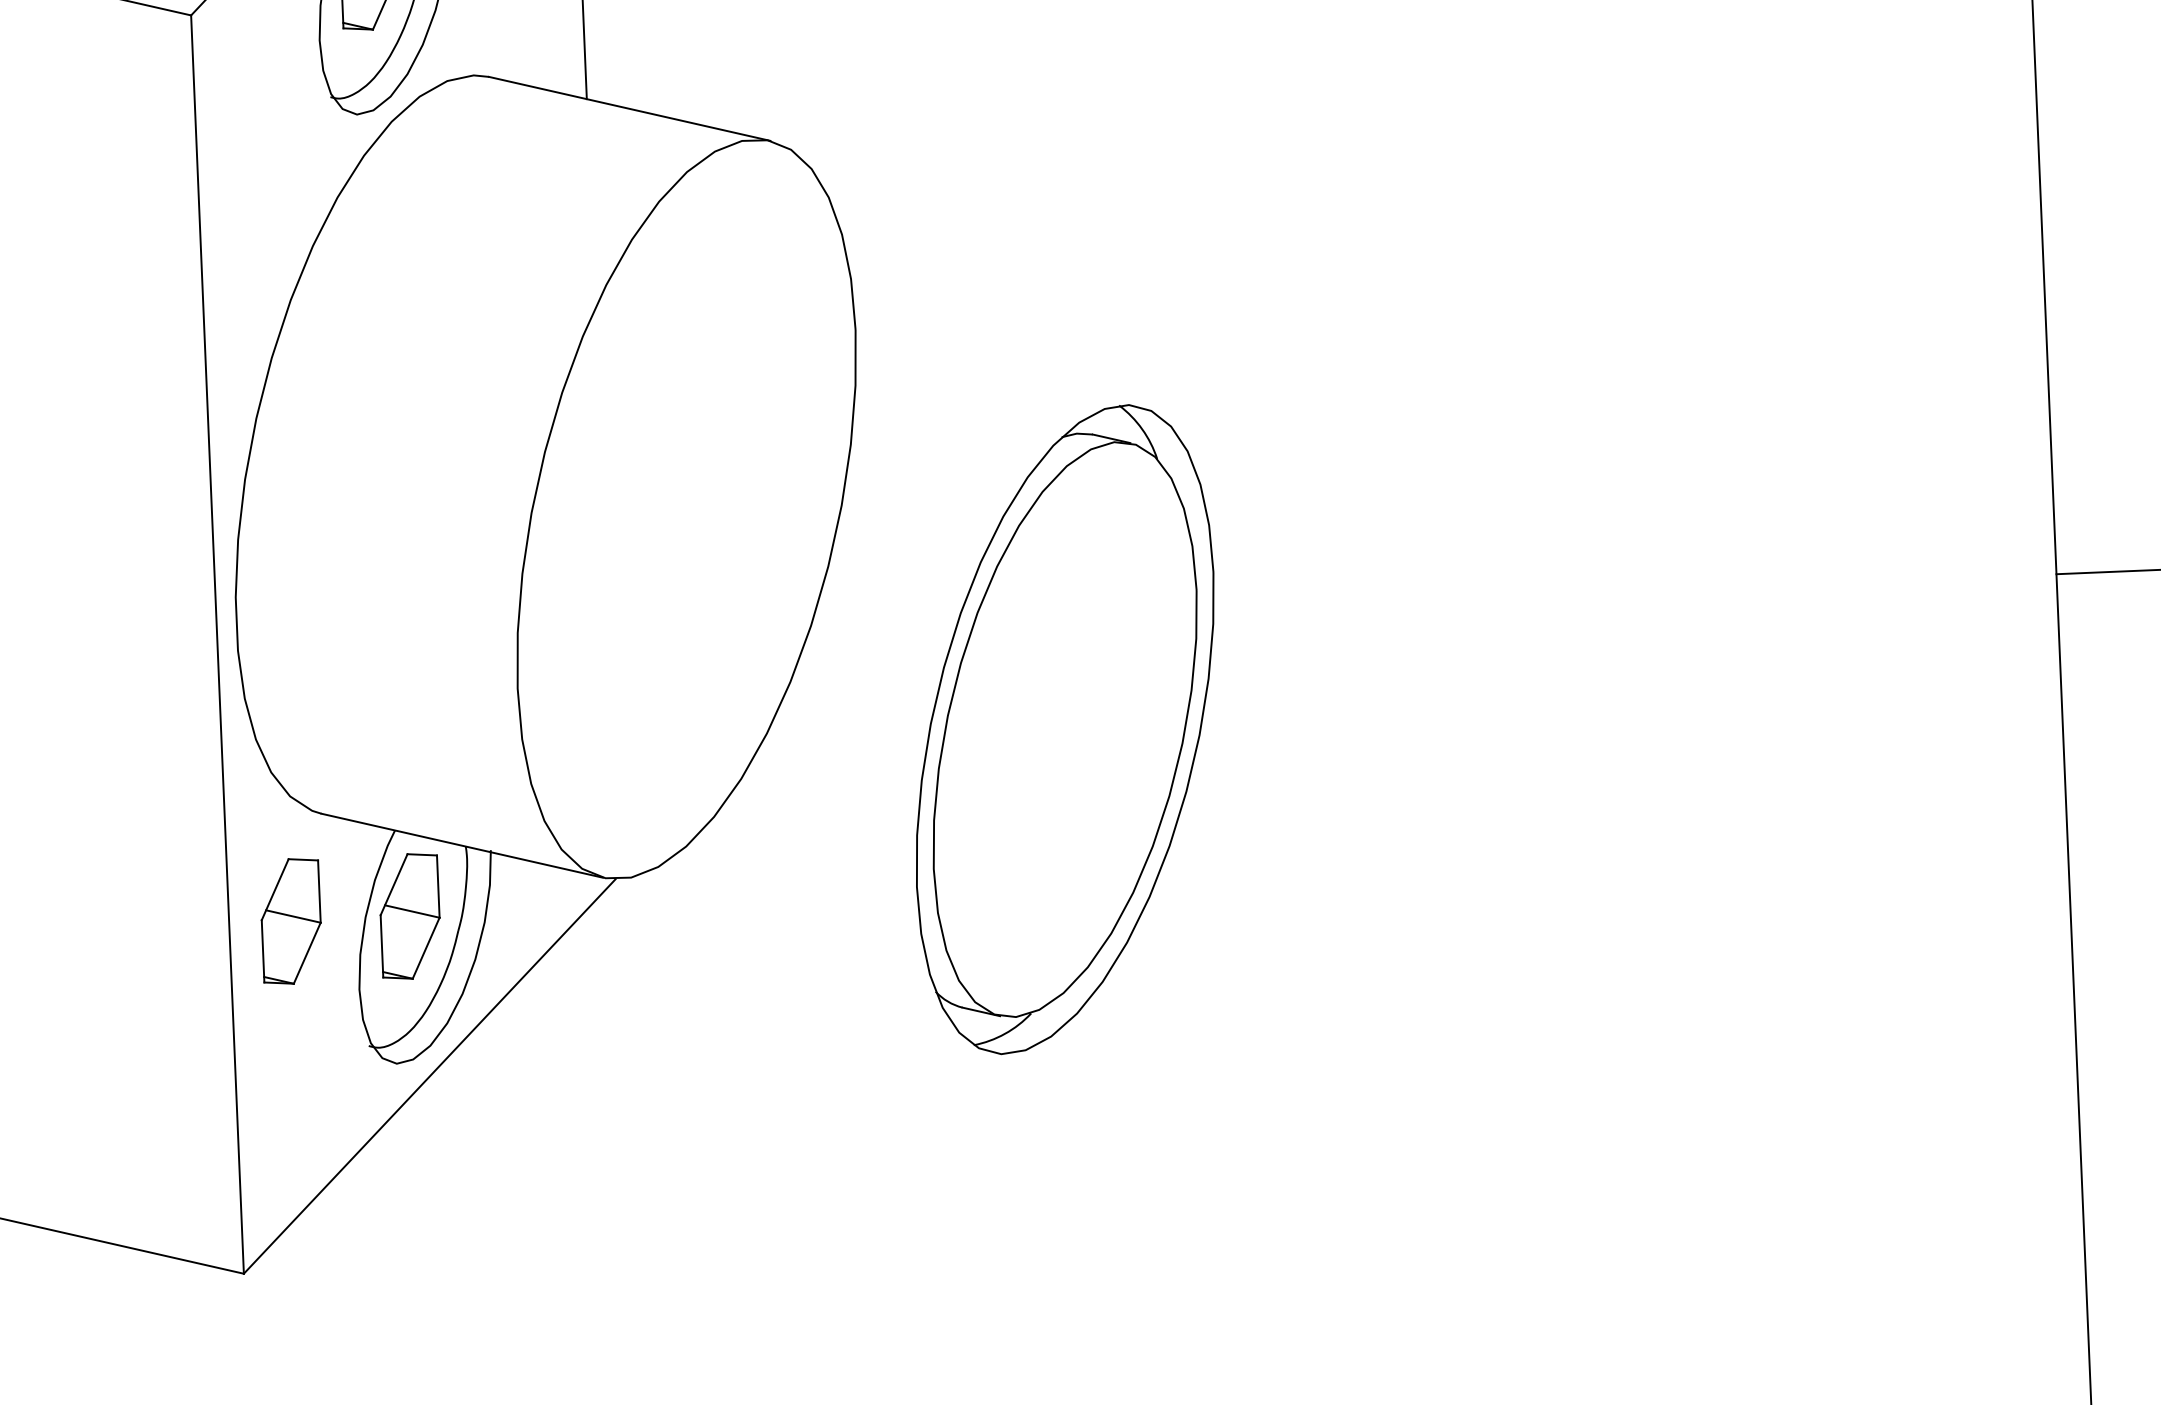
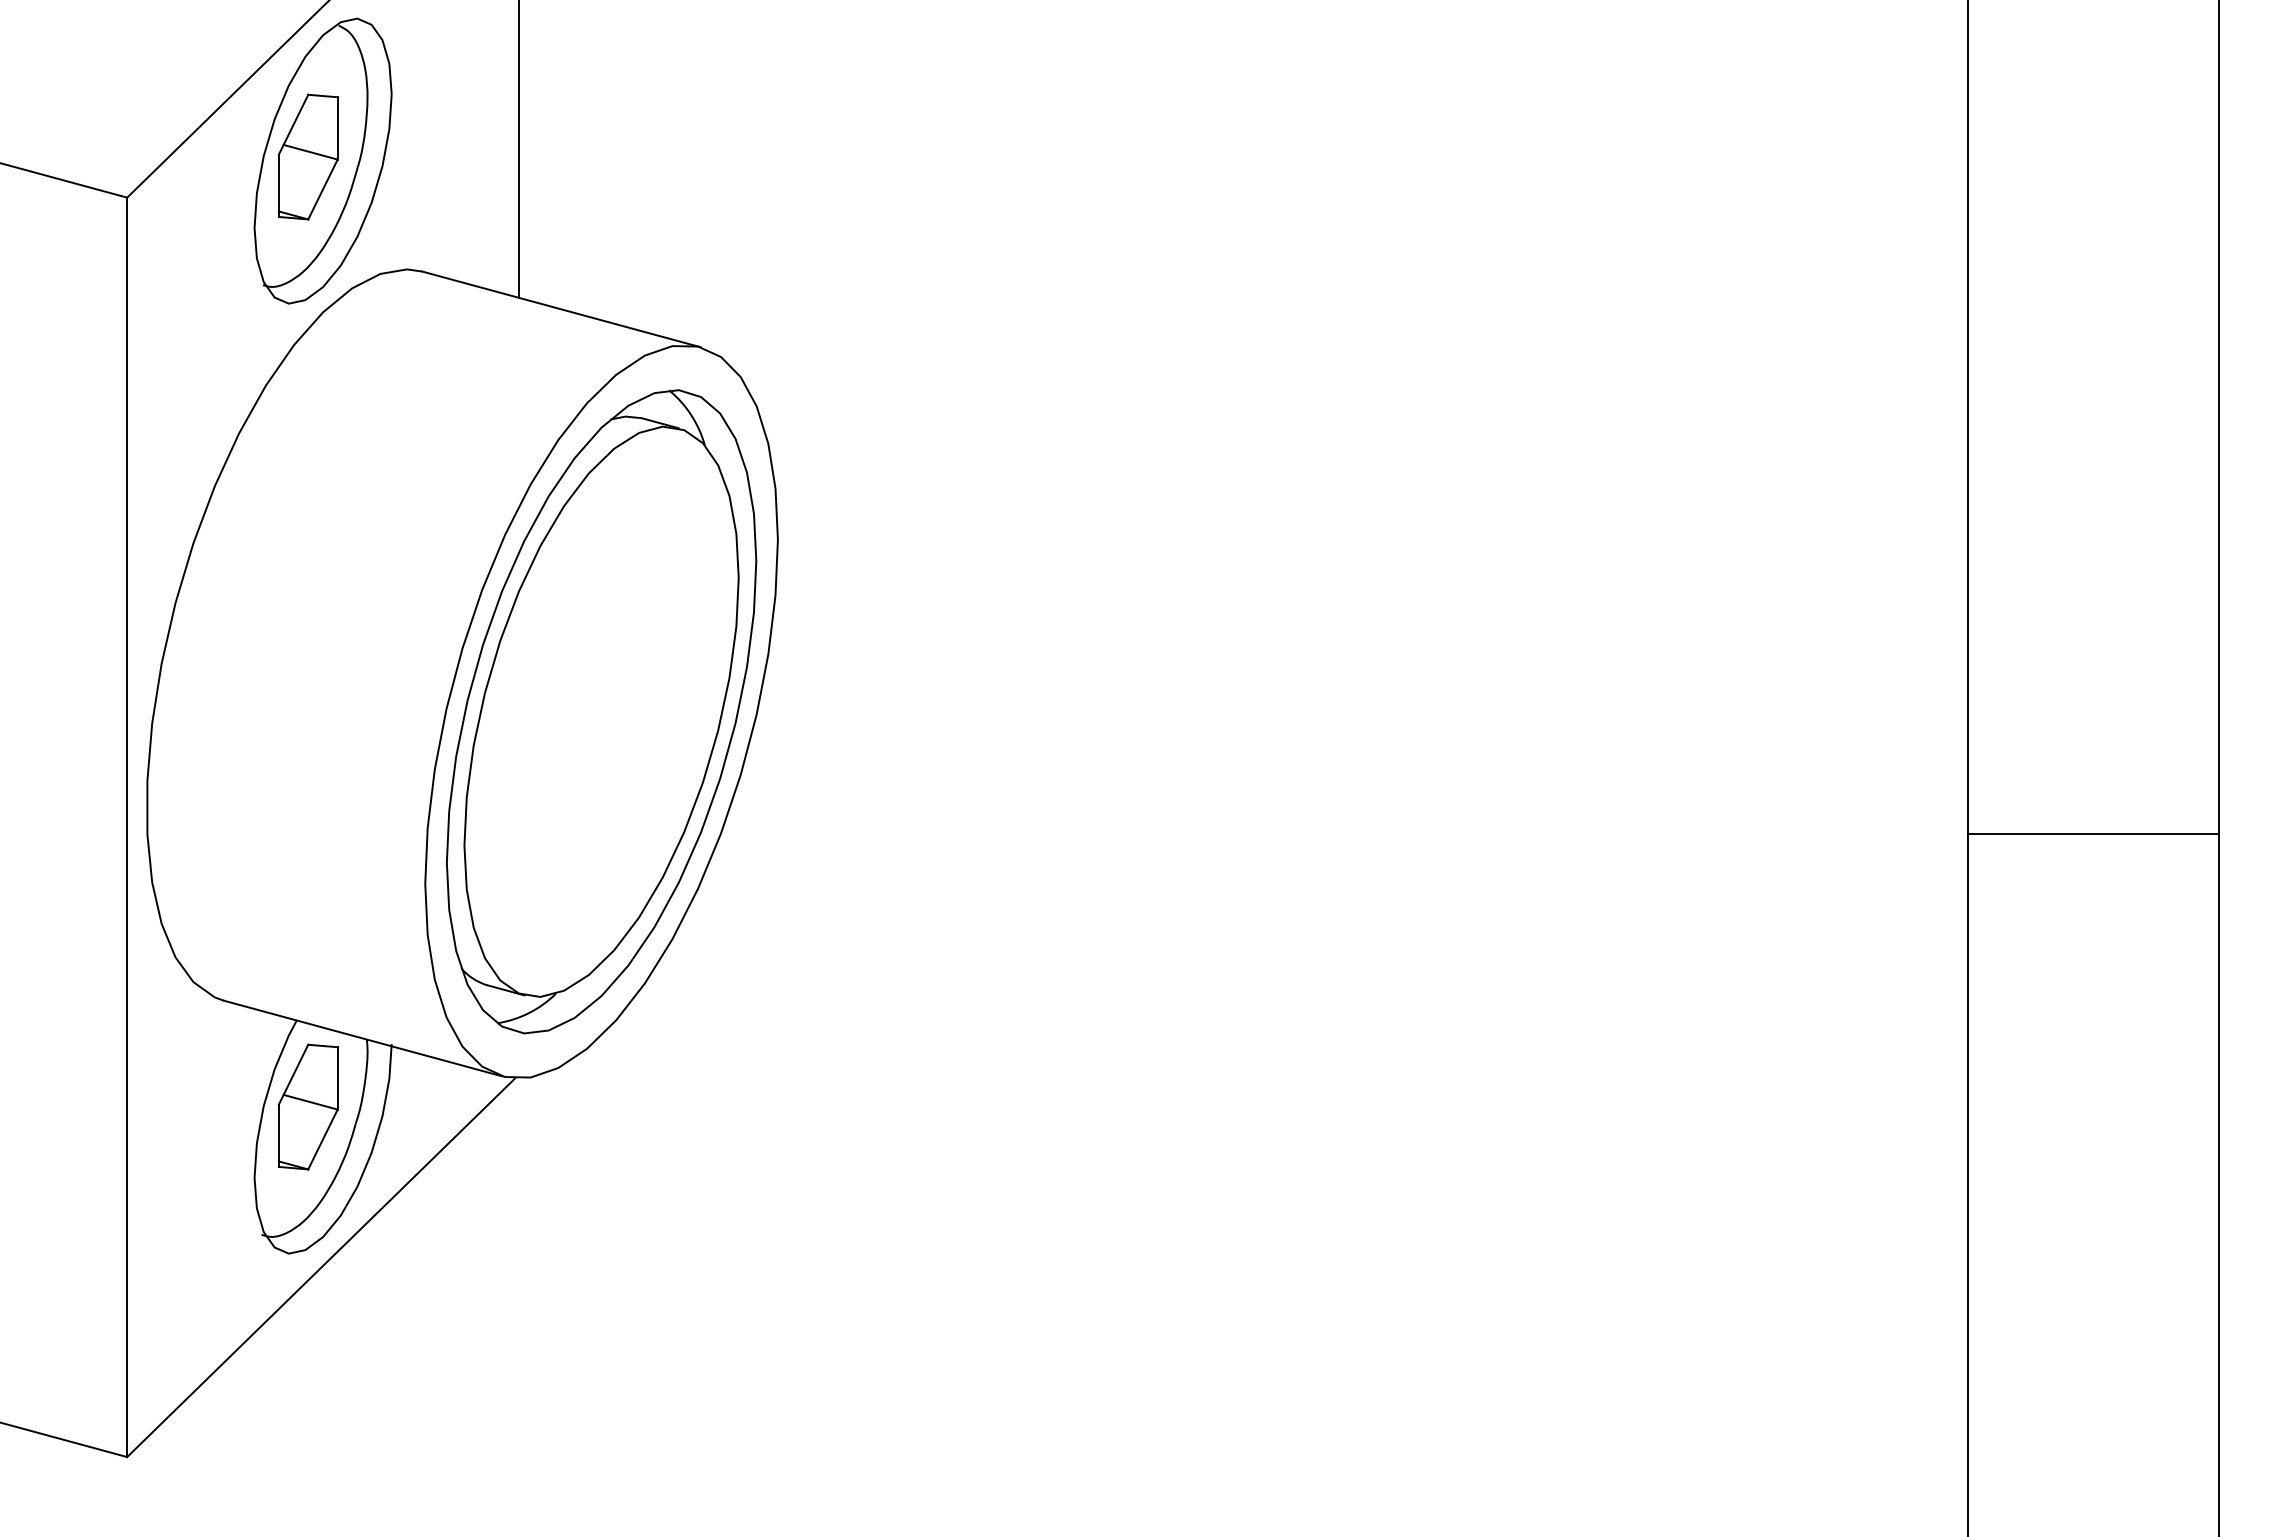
part: (1065, 729) -> (601, 711), moved
part: (290, 920) -> (188, 1106), removed

